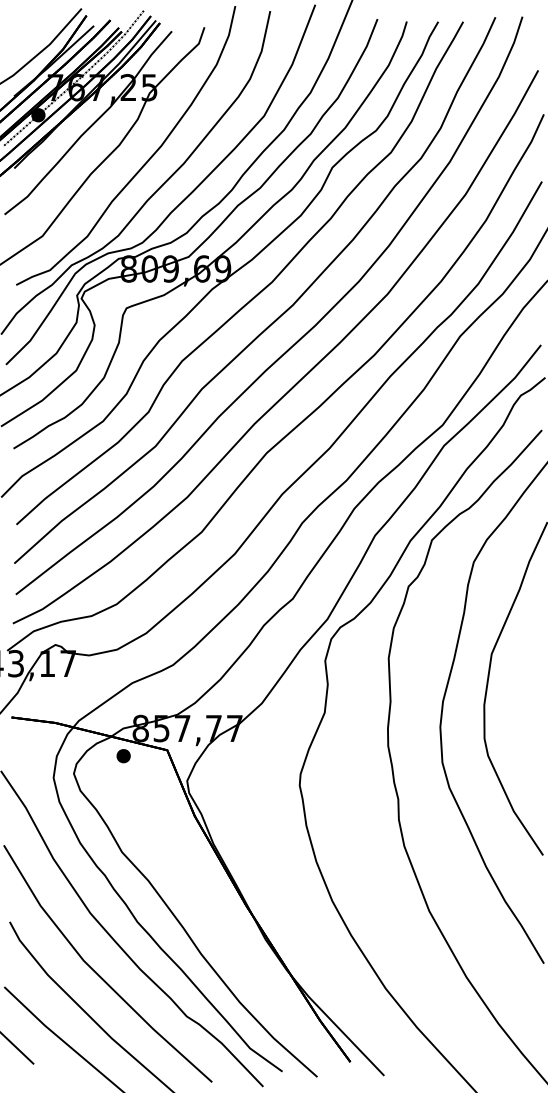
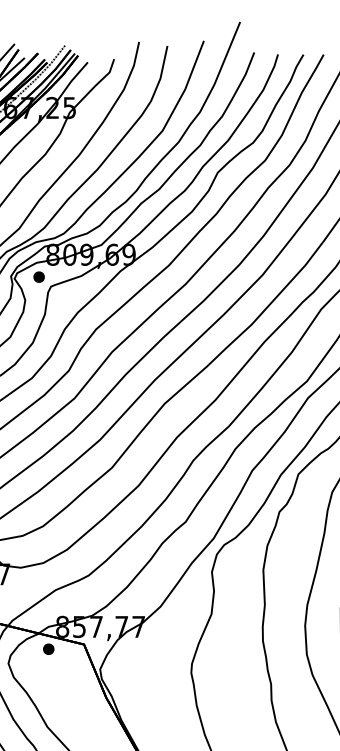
part: (111, 296) -> (38, 277), added

